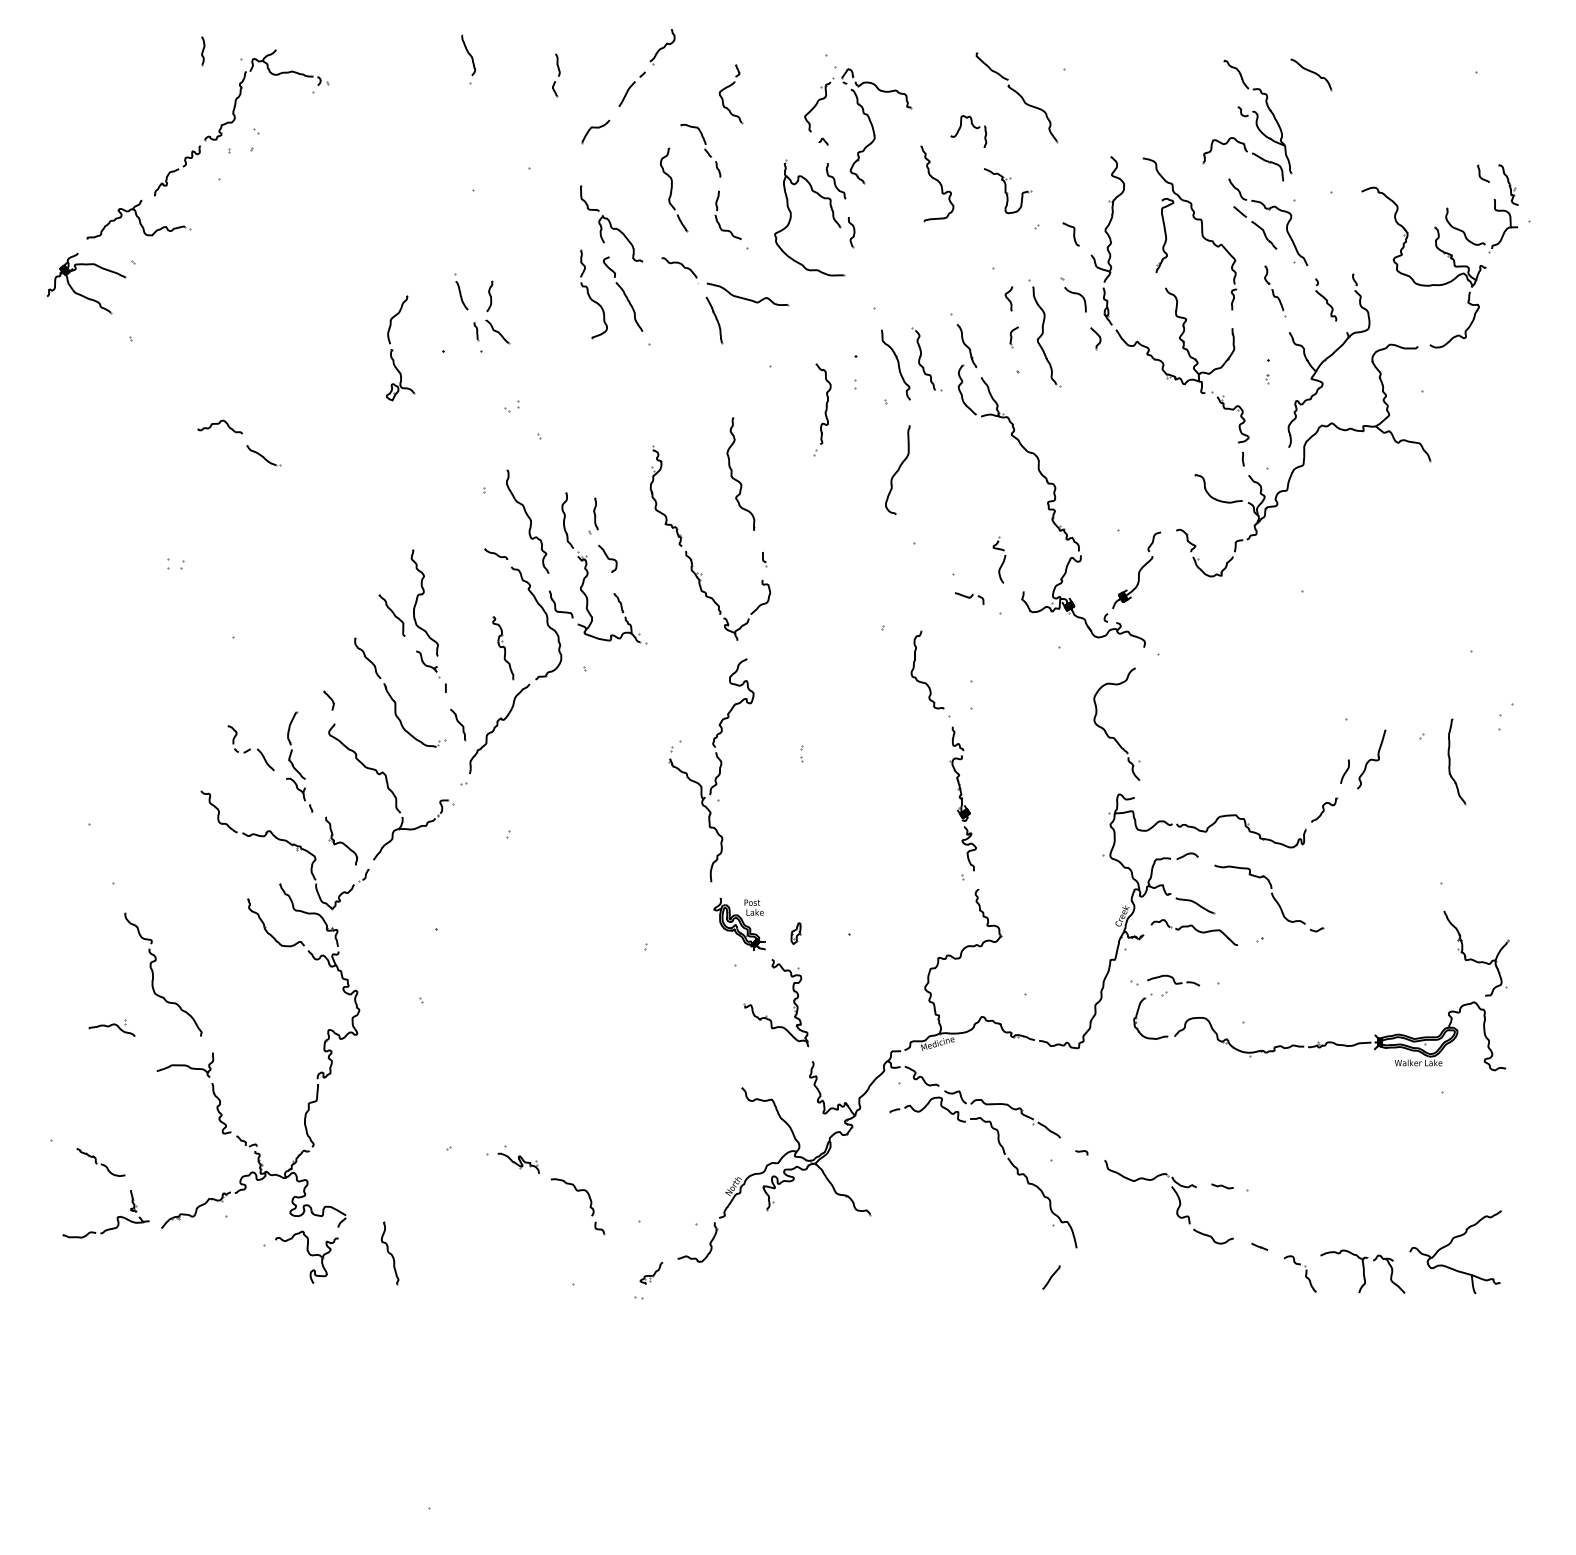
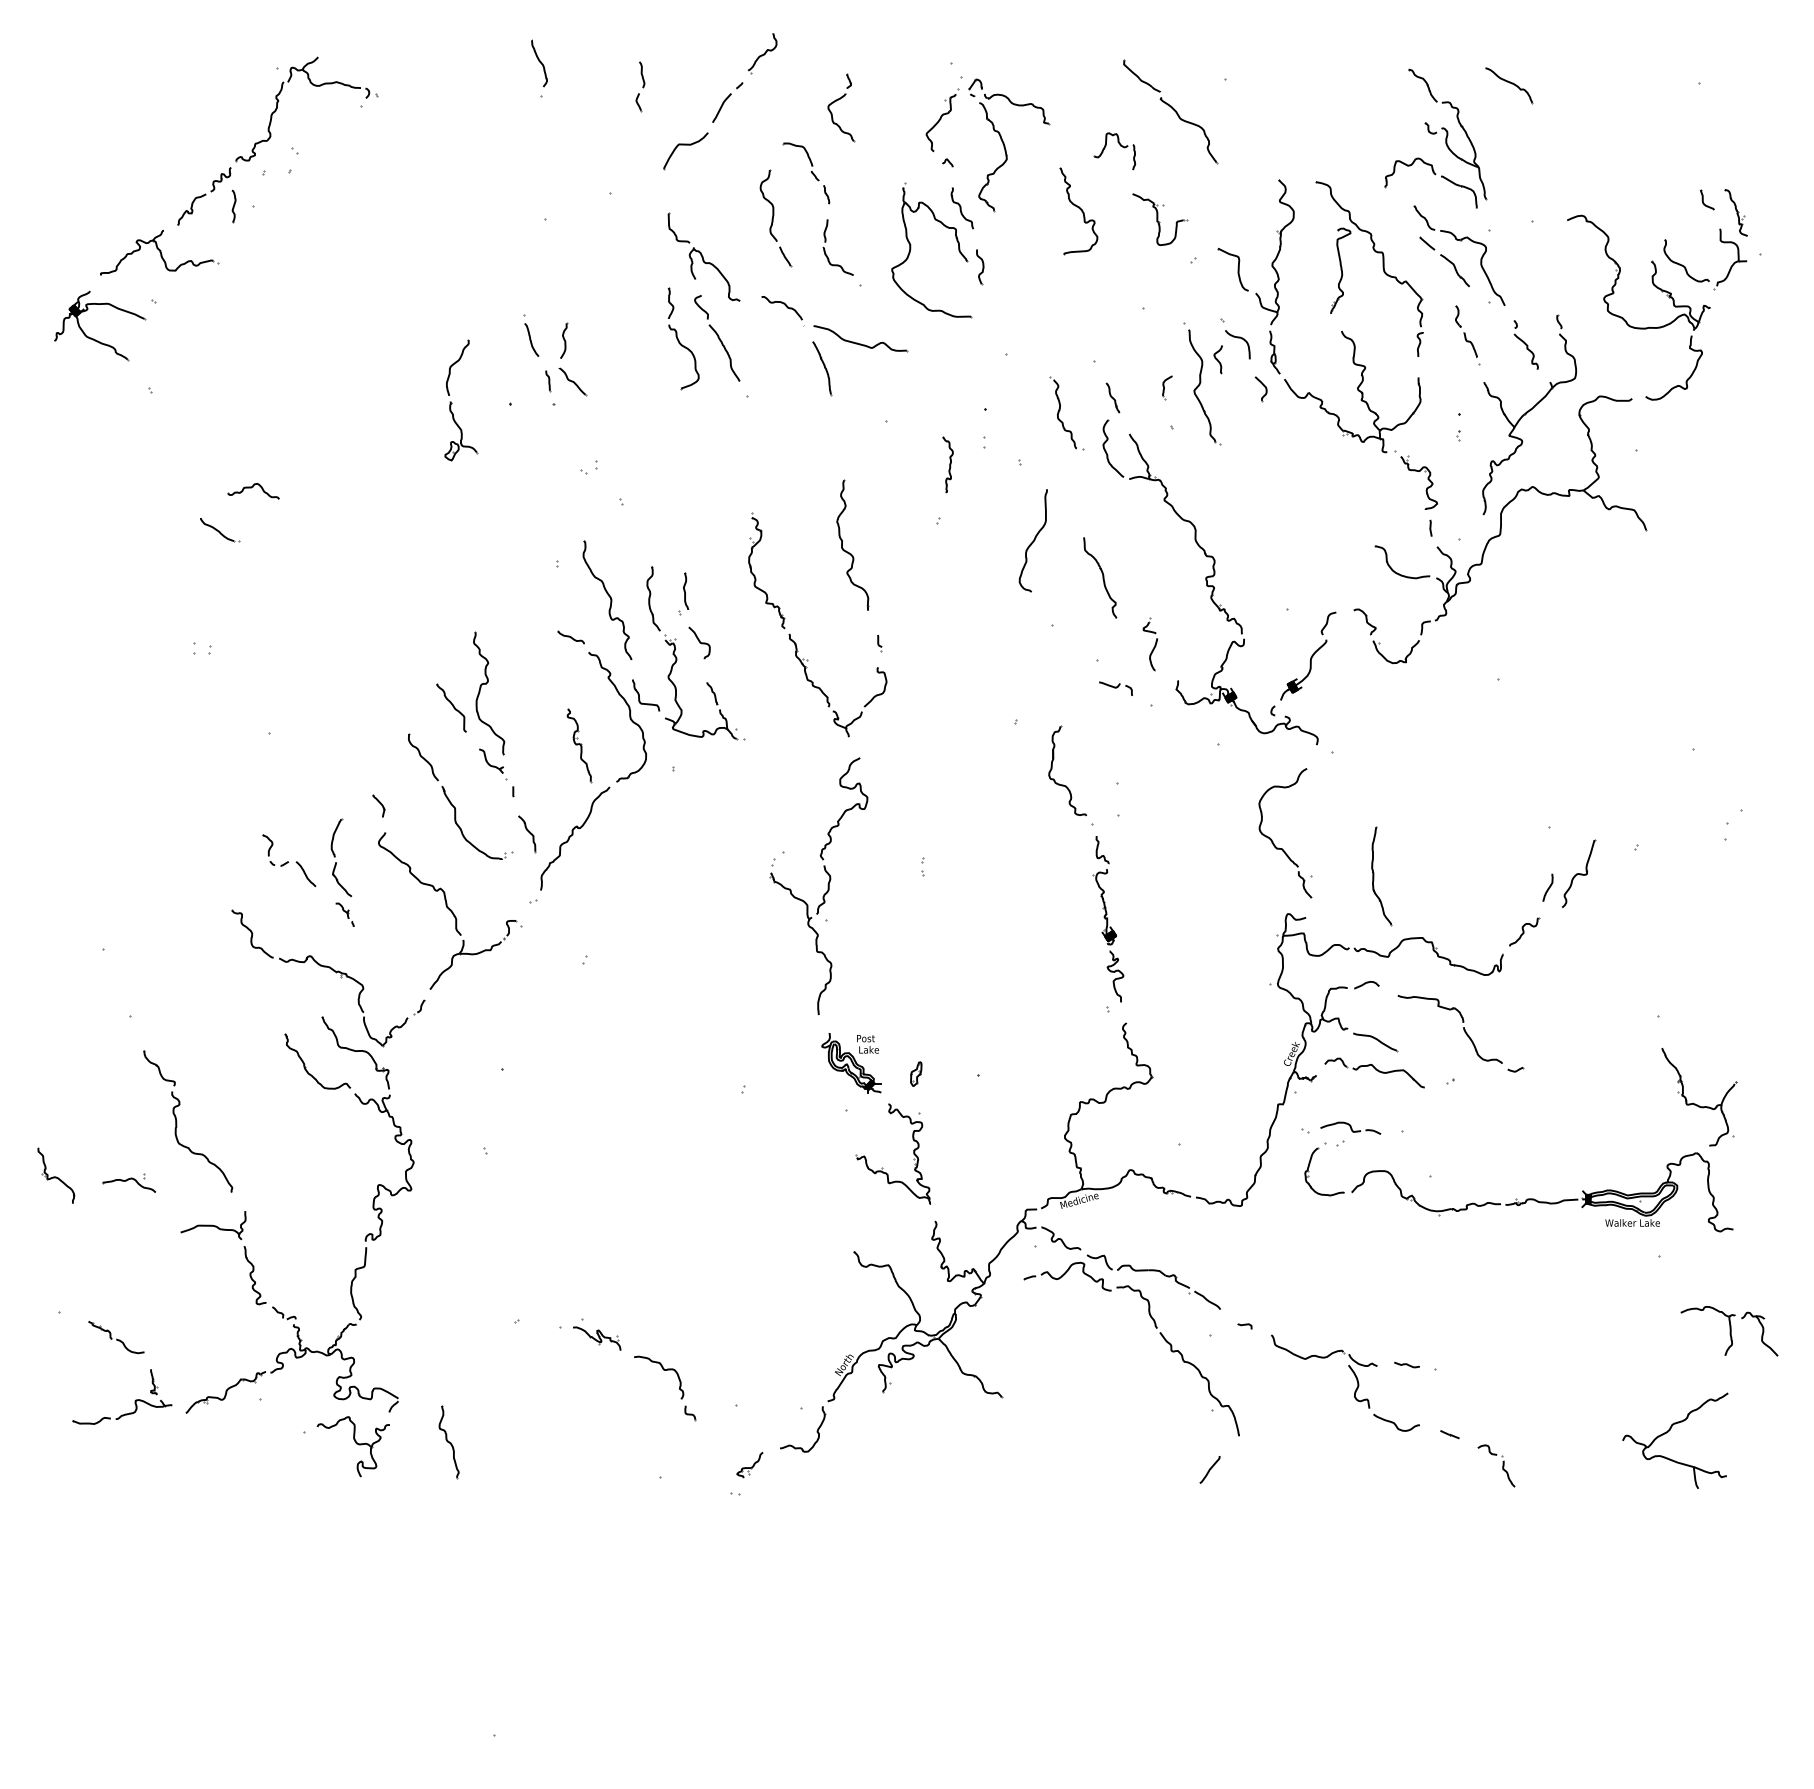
part: (202, 51) -> (233, 206), moved
part: (595, 131) -> (685, 151), size x1.4
part: (1070, 234) -> (1232, 269), size x1.6
curve: (1008, 298) -> (1217, 359), moved
part: (966, 345) -> (1112, 397), size x0.6
part: (896, 364) -> (1100, 577), moved
part: (823, 403) -> (947, 464), size x0.6
part: (264, 455) -> (220, 530), moved
part: (1450, 761) -> (1374, 876), moved
part: (299, 794) -> (344, 914), size x0.6
part: (341, 840) -> (56, 1175), moved
part: (1362, 1271) -> (1729, 1331), moved

